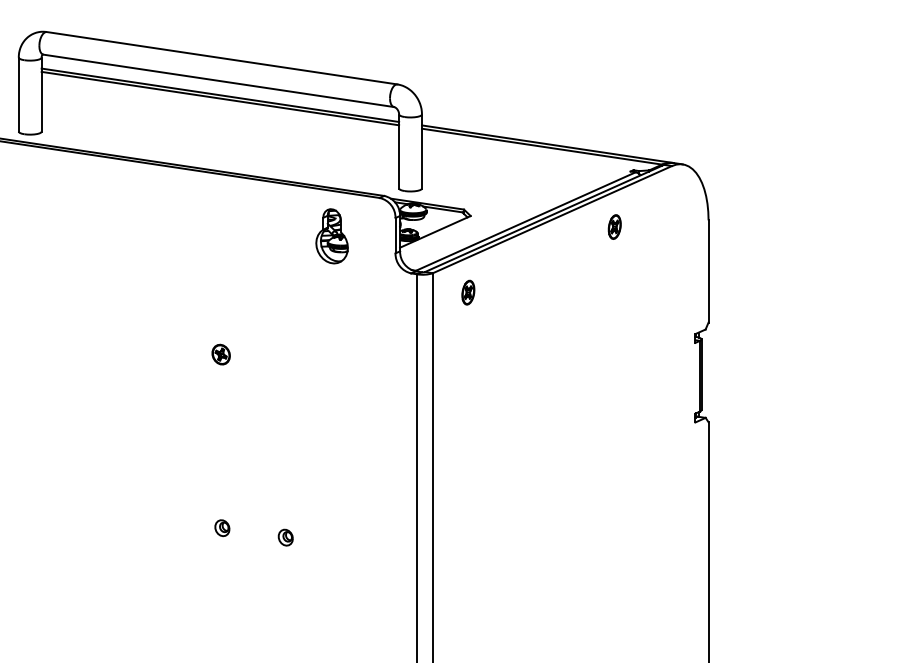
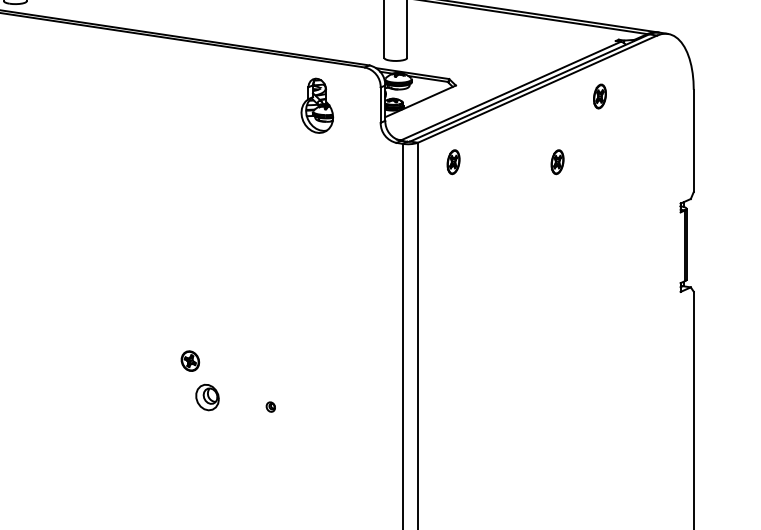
part: (572, 292) -> (557, 161), added
part: (220, 354) -> (189, 360), moved
part: (222, 528) -> (207, 397), size x1.6
part: (285, 537) -> (270, 406), size x0.6

